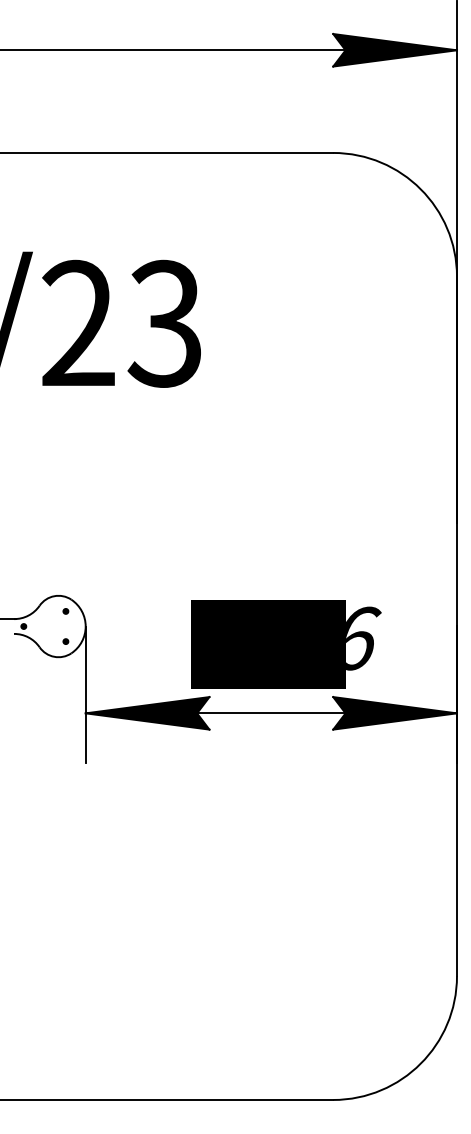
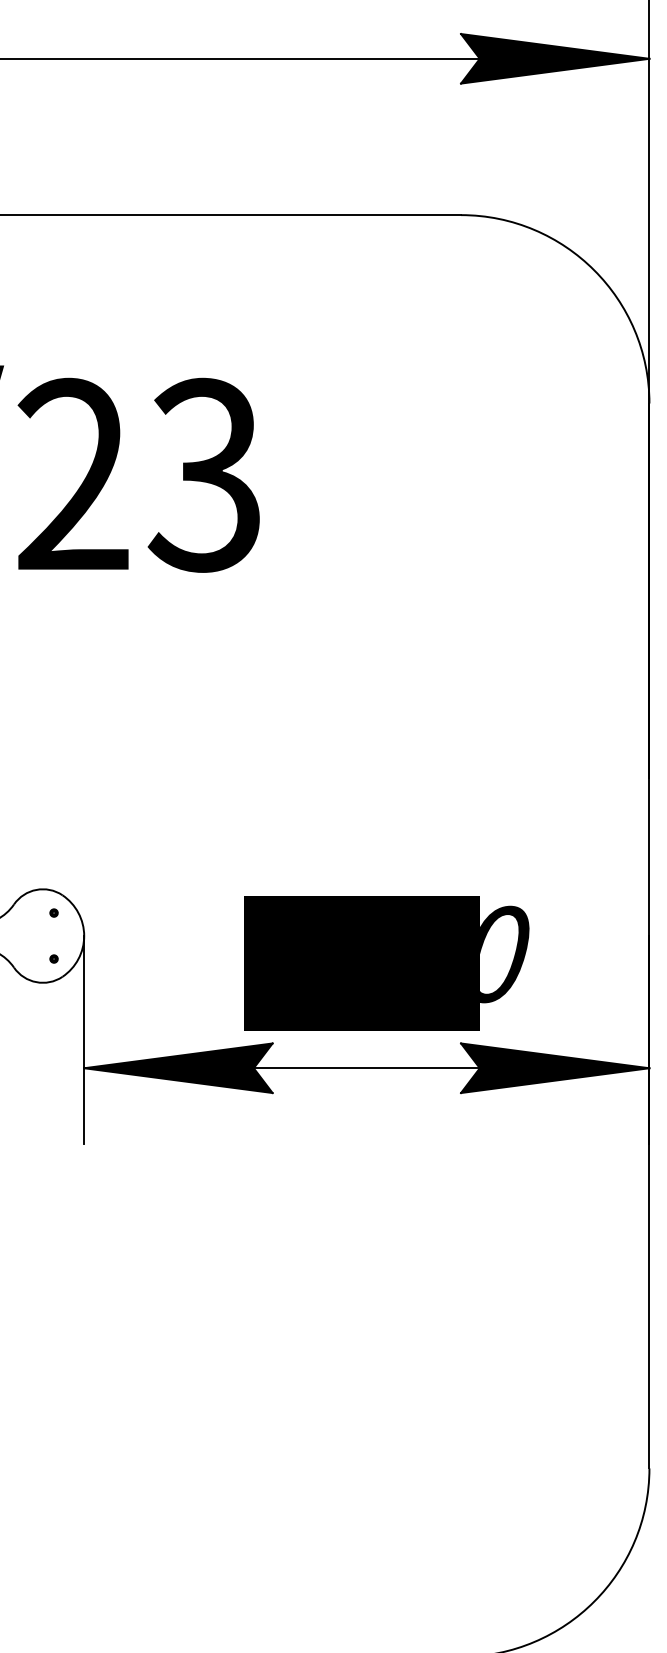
text: (363, 638) -> (507, 954), 1656 -> 1500

